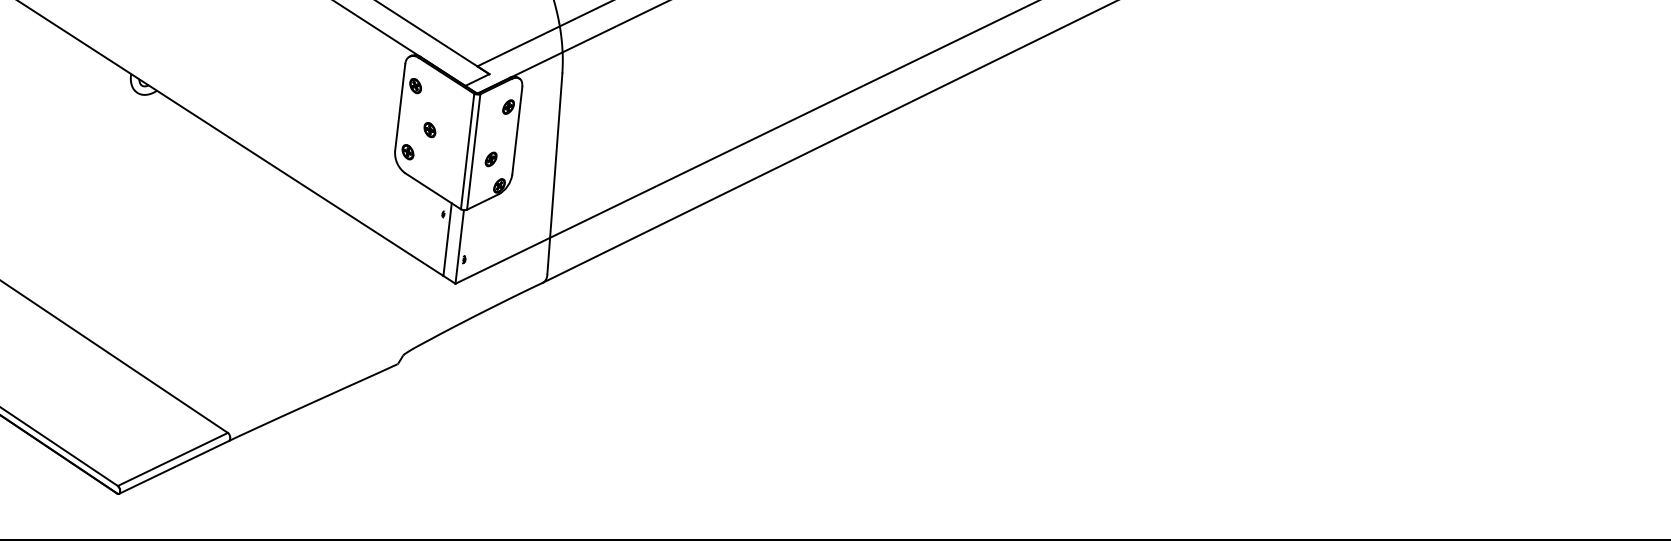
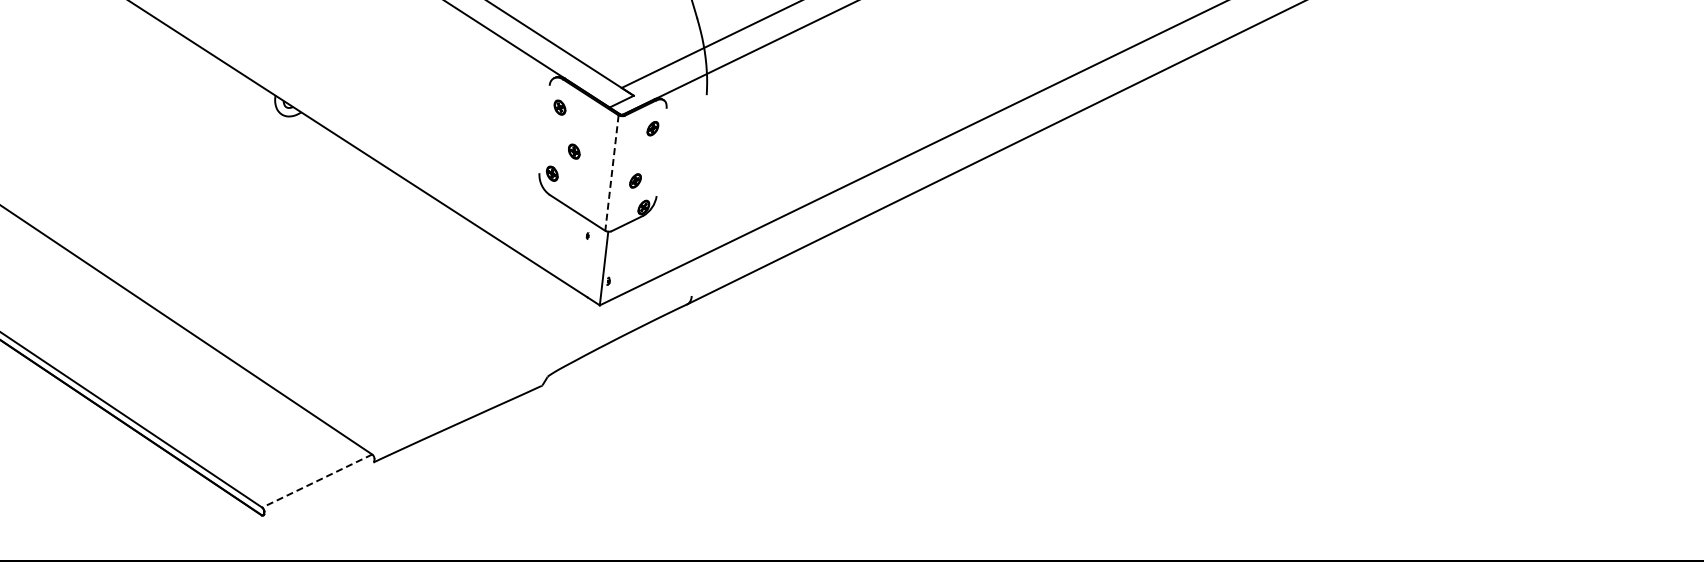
line: (400, 107) -> (544, 129), removed
line: (517, 130) -> (661, 152), removed
line: (467, 151) -> (611, 173), solid -> dashed
line: (473, 151) -> (617, 173), removed
line: (554, 173) -> (698, 195), removed
line: (447, 238) -> (591, 260), removed
line: (172, 459) -> (316, 481), solid -> dashed
line: (174, 466) -> (318, 488), removed

